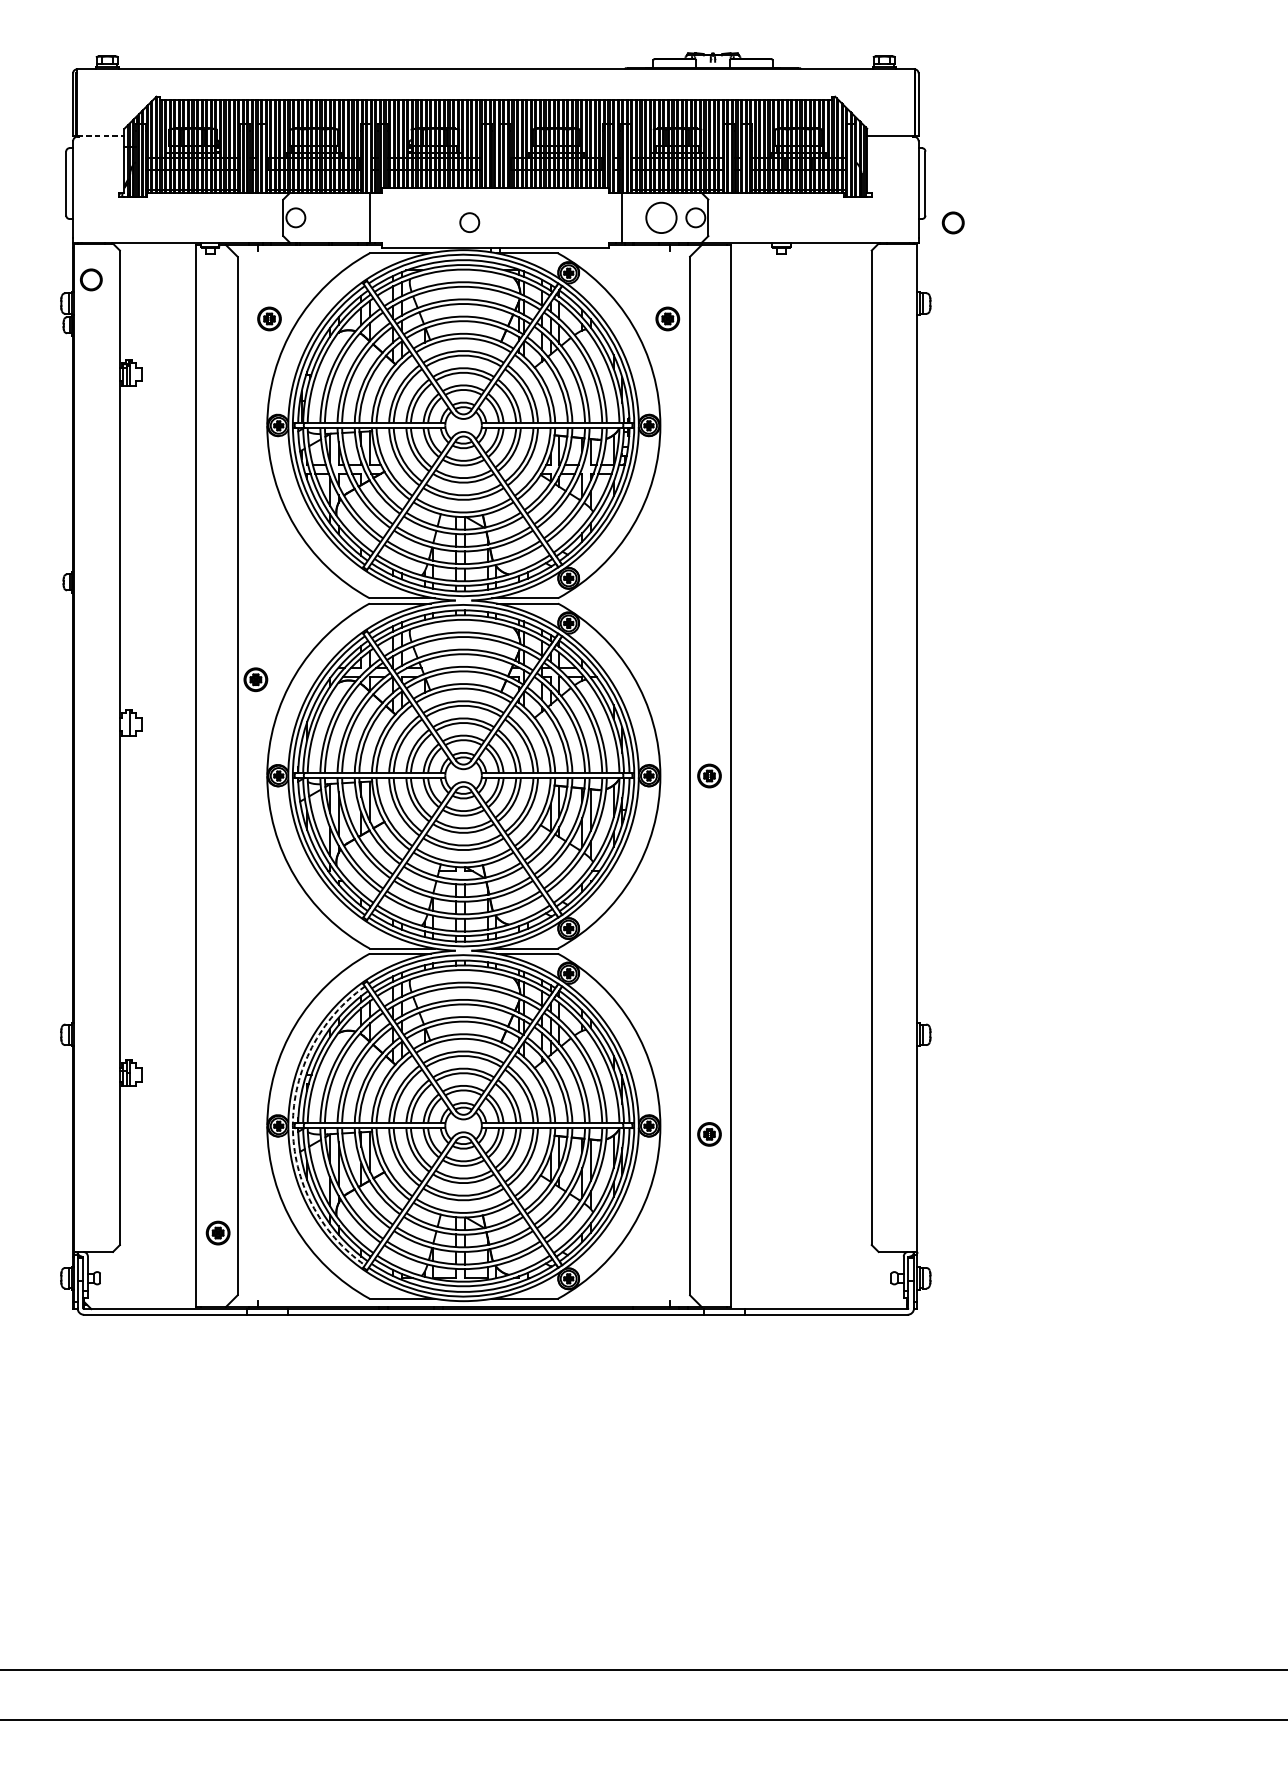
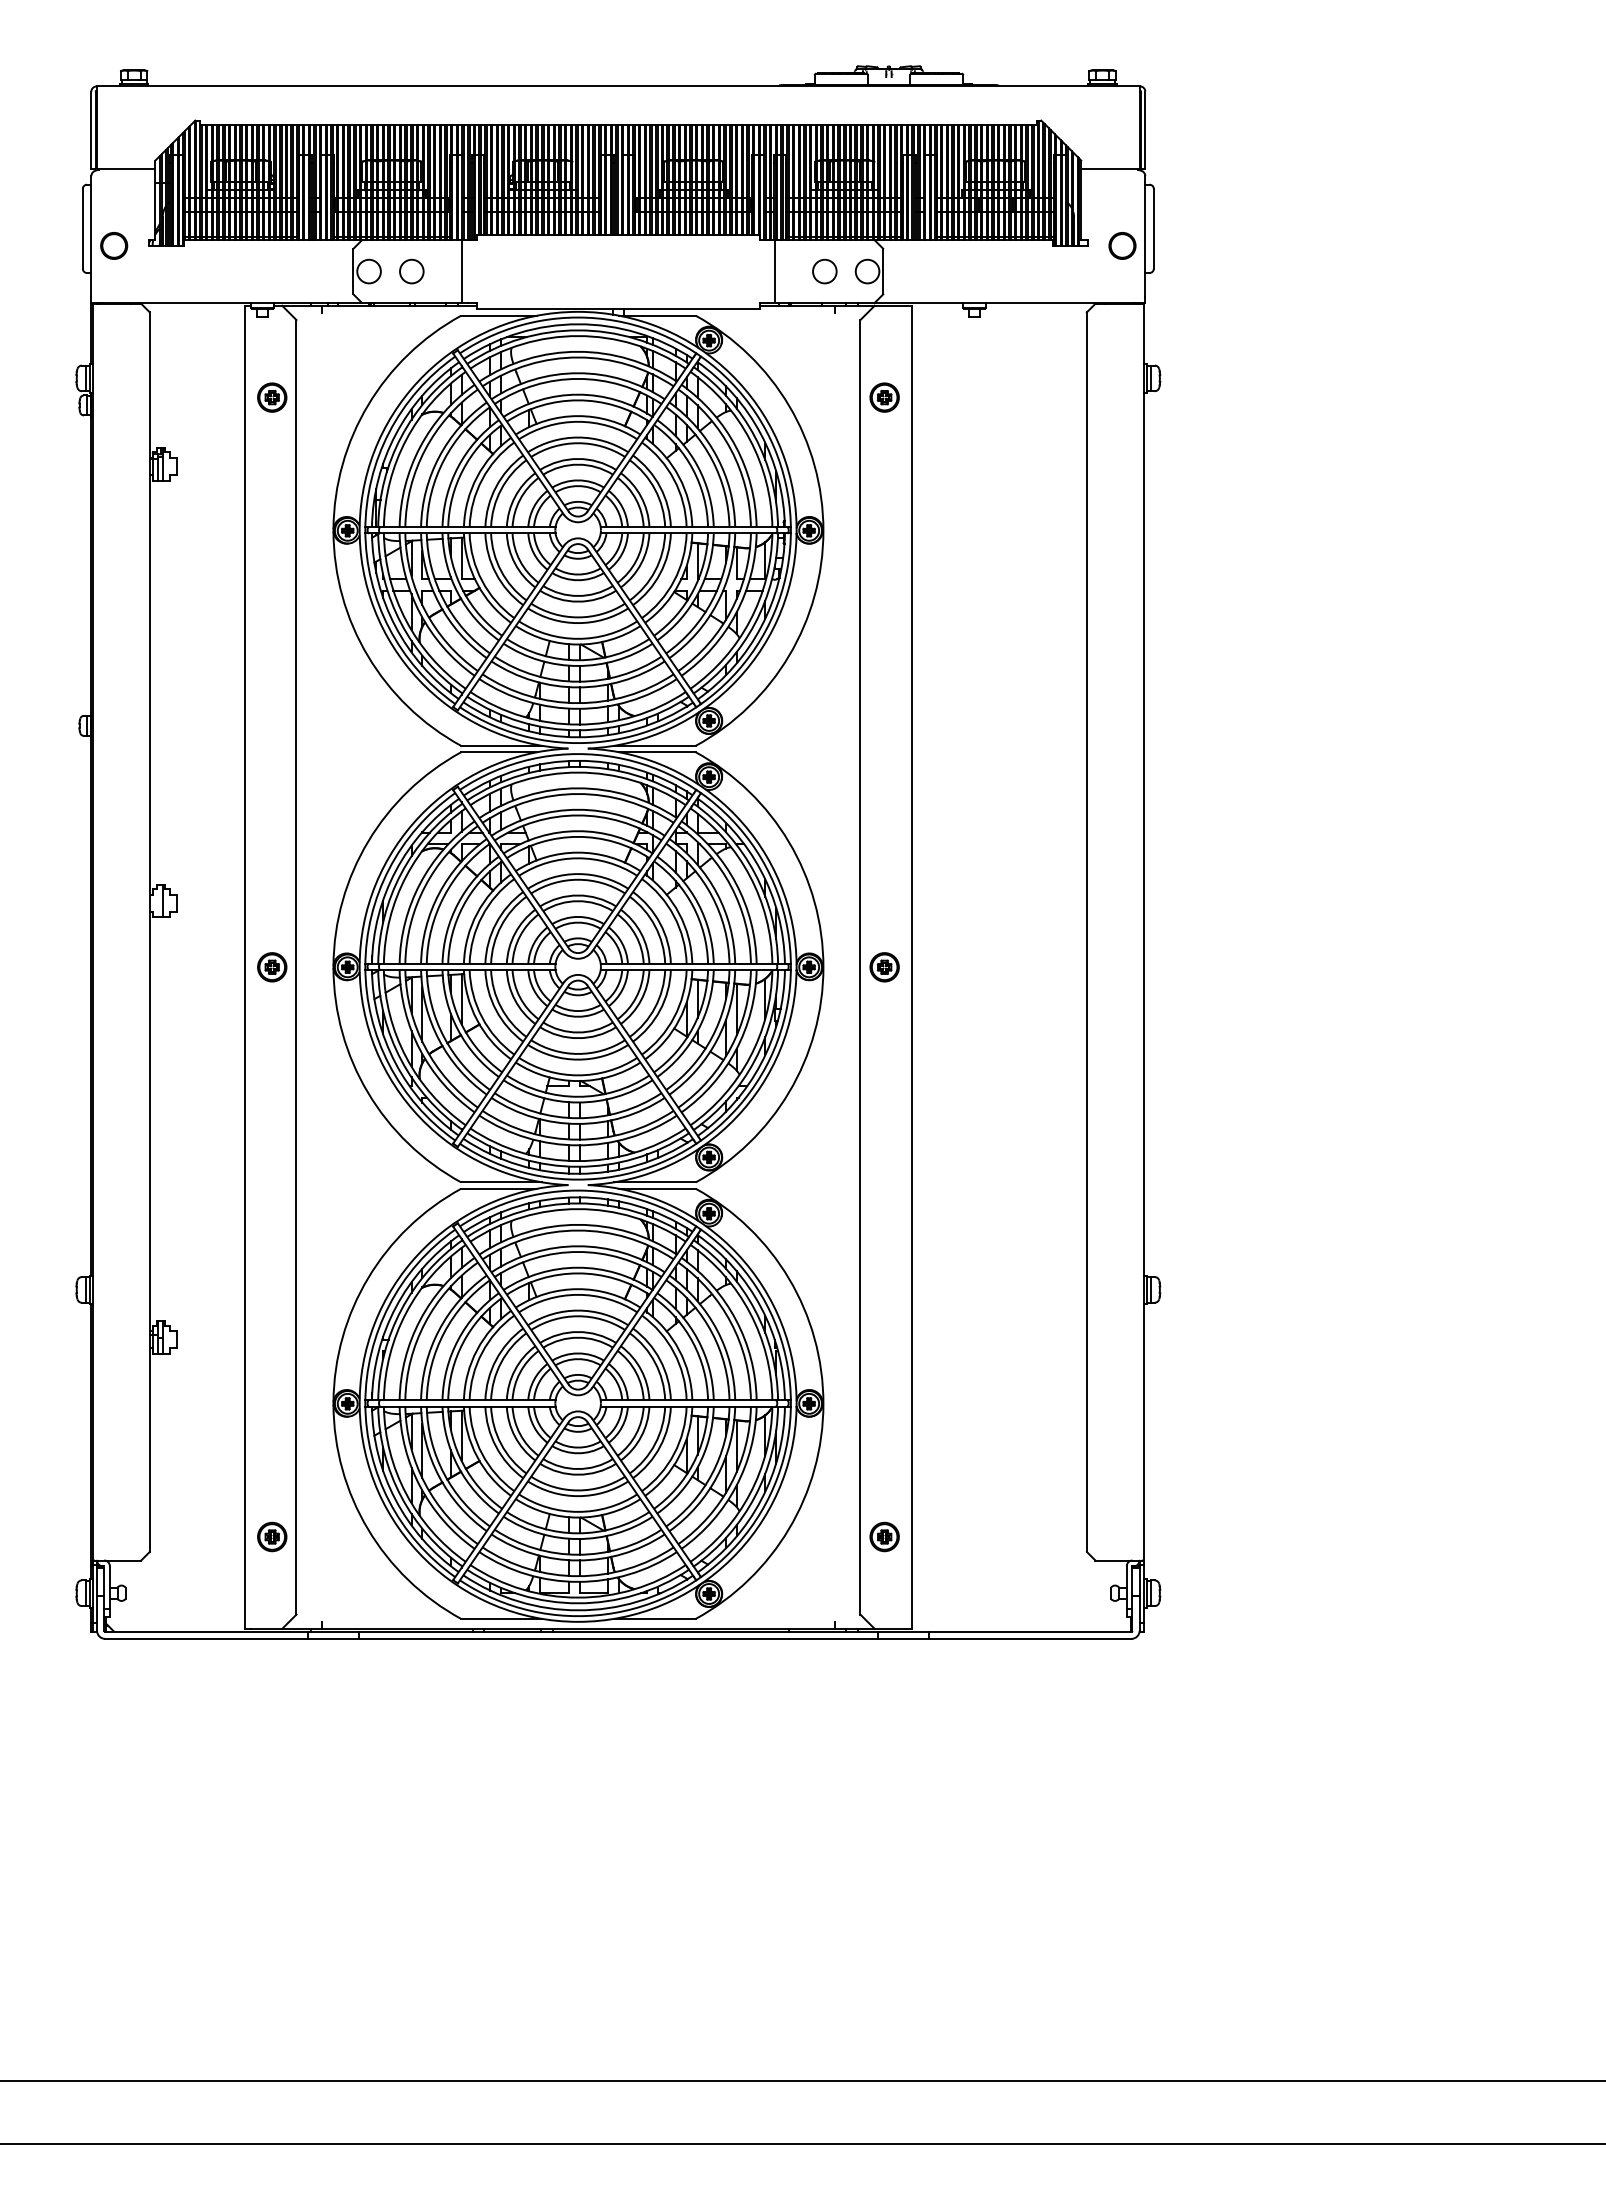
line: (101, 135) -> (126, 169), dashed -> solid
circle: (661, 217) -> (824, 271), size x0.62
circle: (469, 222) -> (411, 271), moved
circle: (953, 222) -> (1122, 245), moved
circle: (91, 279) -> (114, 245), moved
part: (269, 318) -> (272, 397), moved
part: (667, 318) -> (884, 397), moved
part: (256, 679) -> (272, 967), moved
arc: (292, 1125) -> (365, 1403), dashed -> solid
part: (709, 1134) -> (884, 1536), moved

